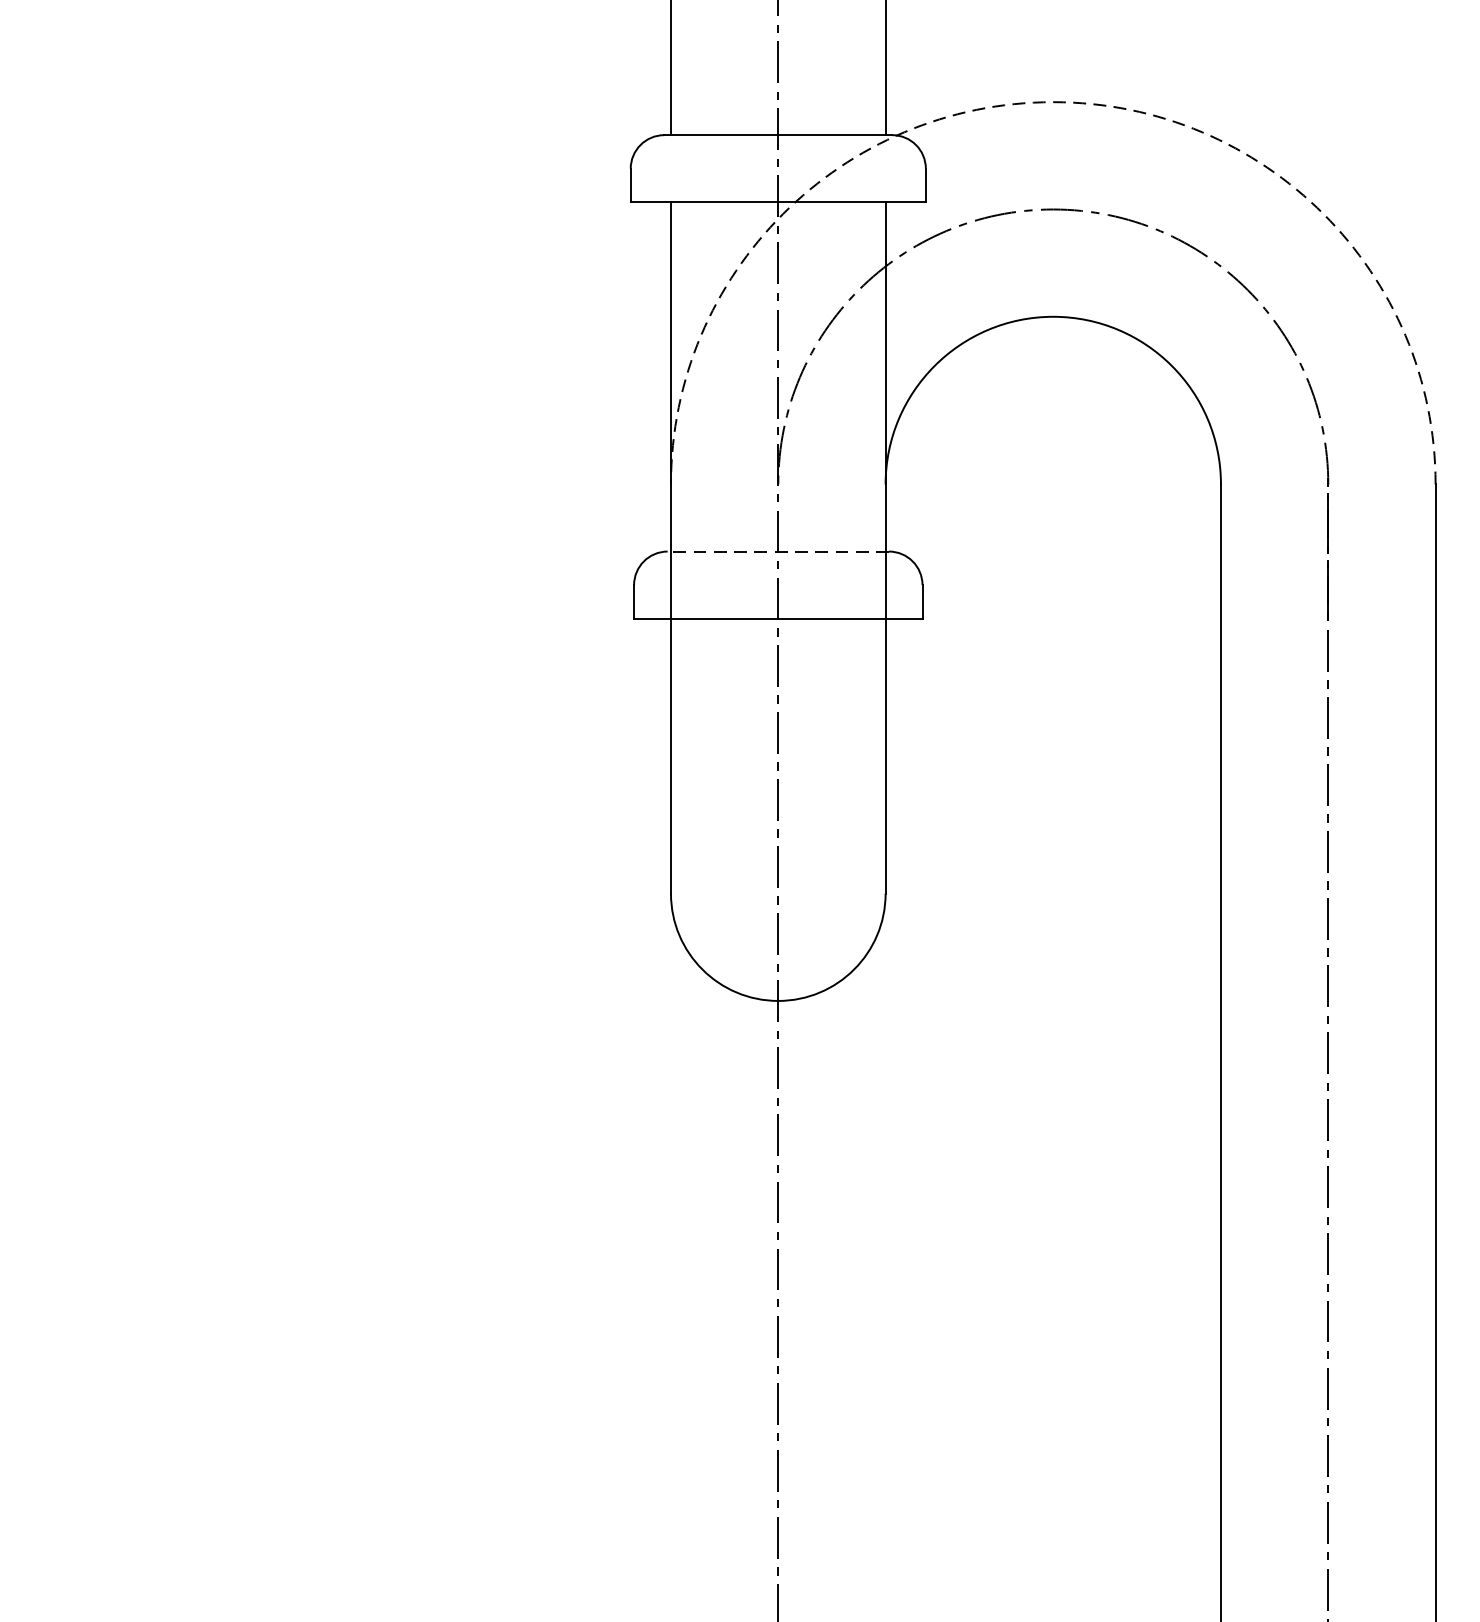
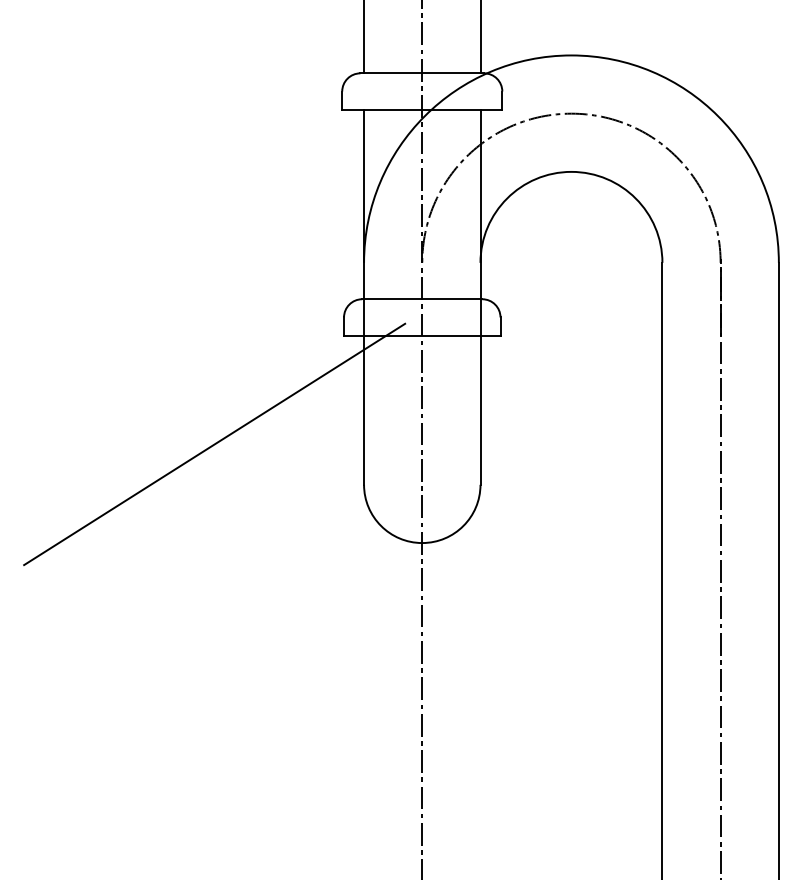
arc: (1053, 102) -> (571, 55), dashed -> solid
line: (776, 552) -> (421, 299), dashed -> solid
line: (395, 819) -> (214, 444), added

